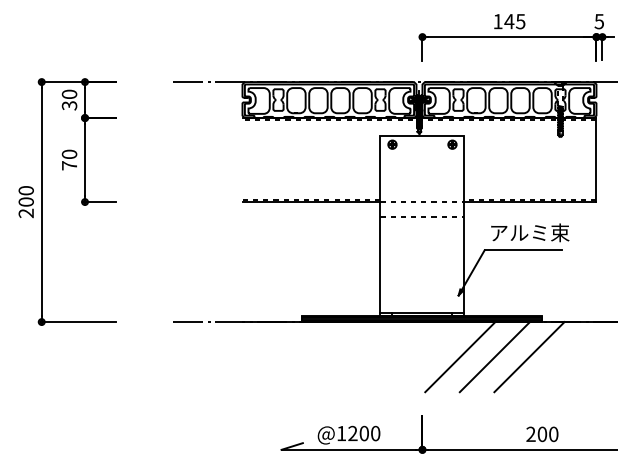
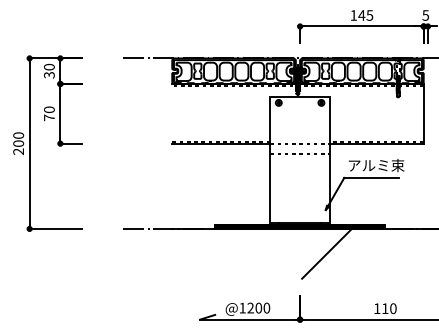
line: (494, 357) -> (351, 254), removed
line: (529, 357) -> (376, 254), removed
text: (536, 434) -> (381, 308), 200 -> 110

